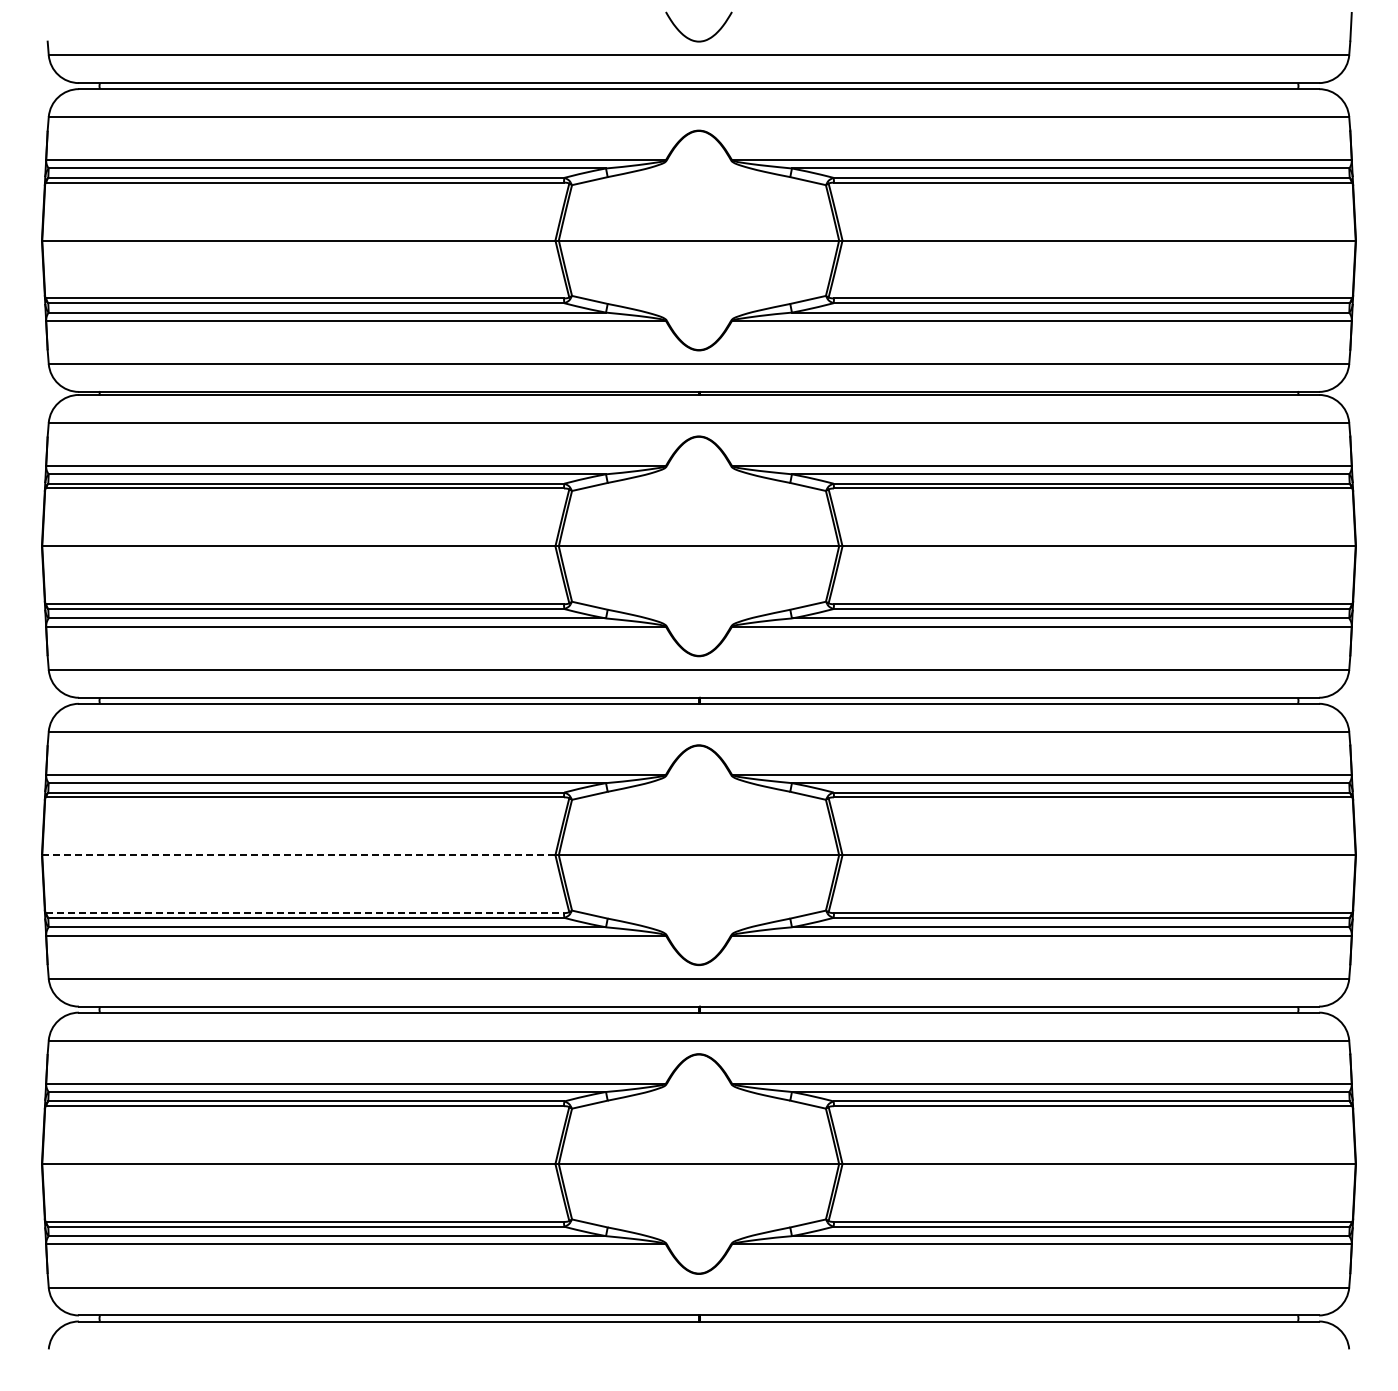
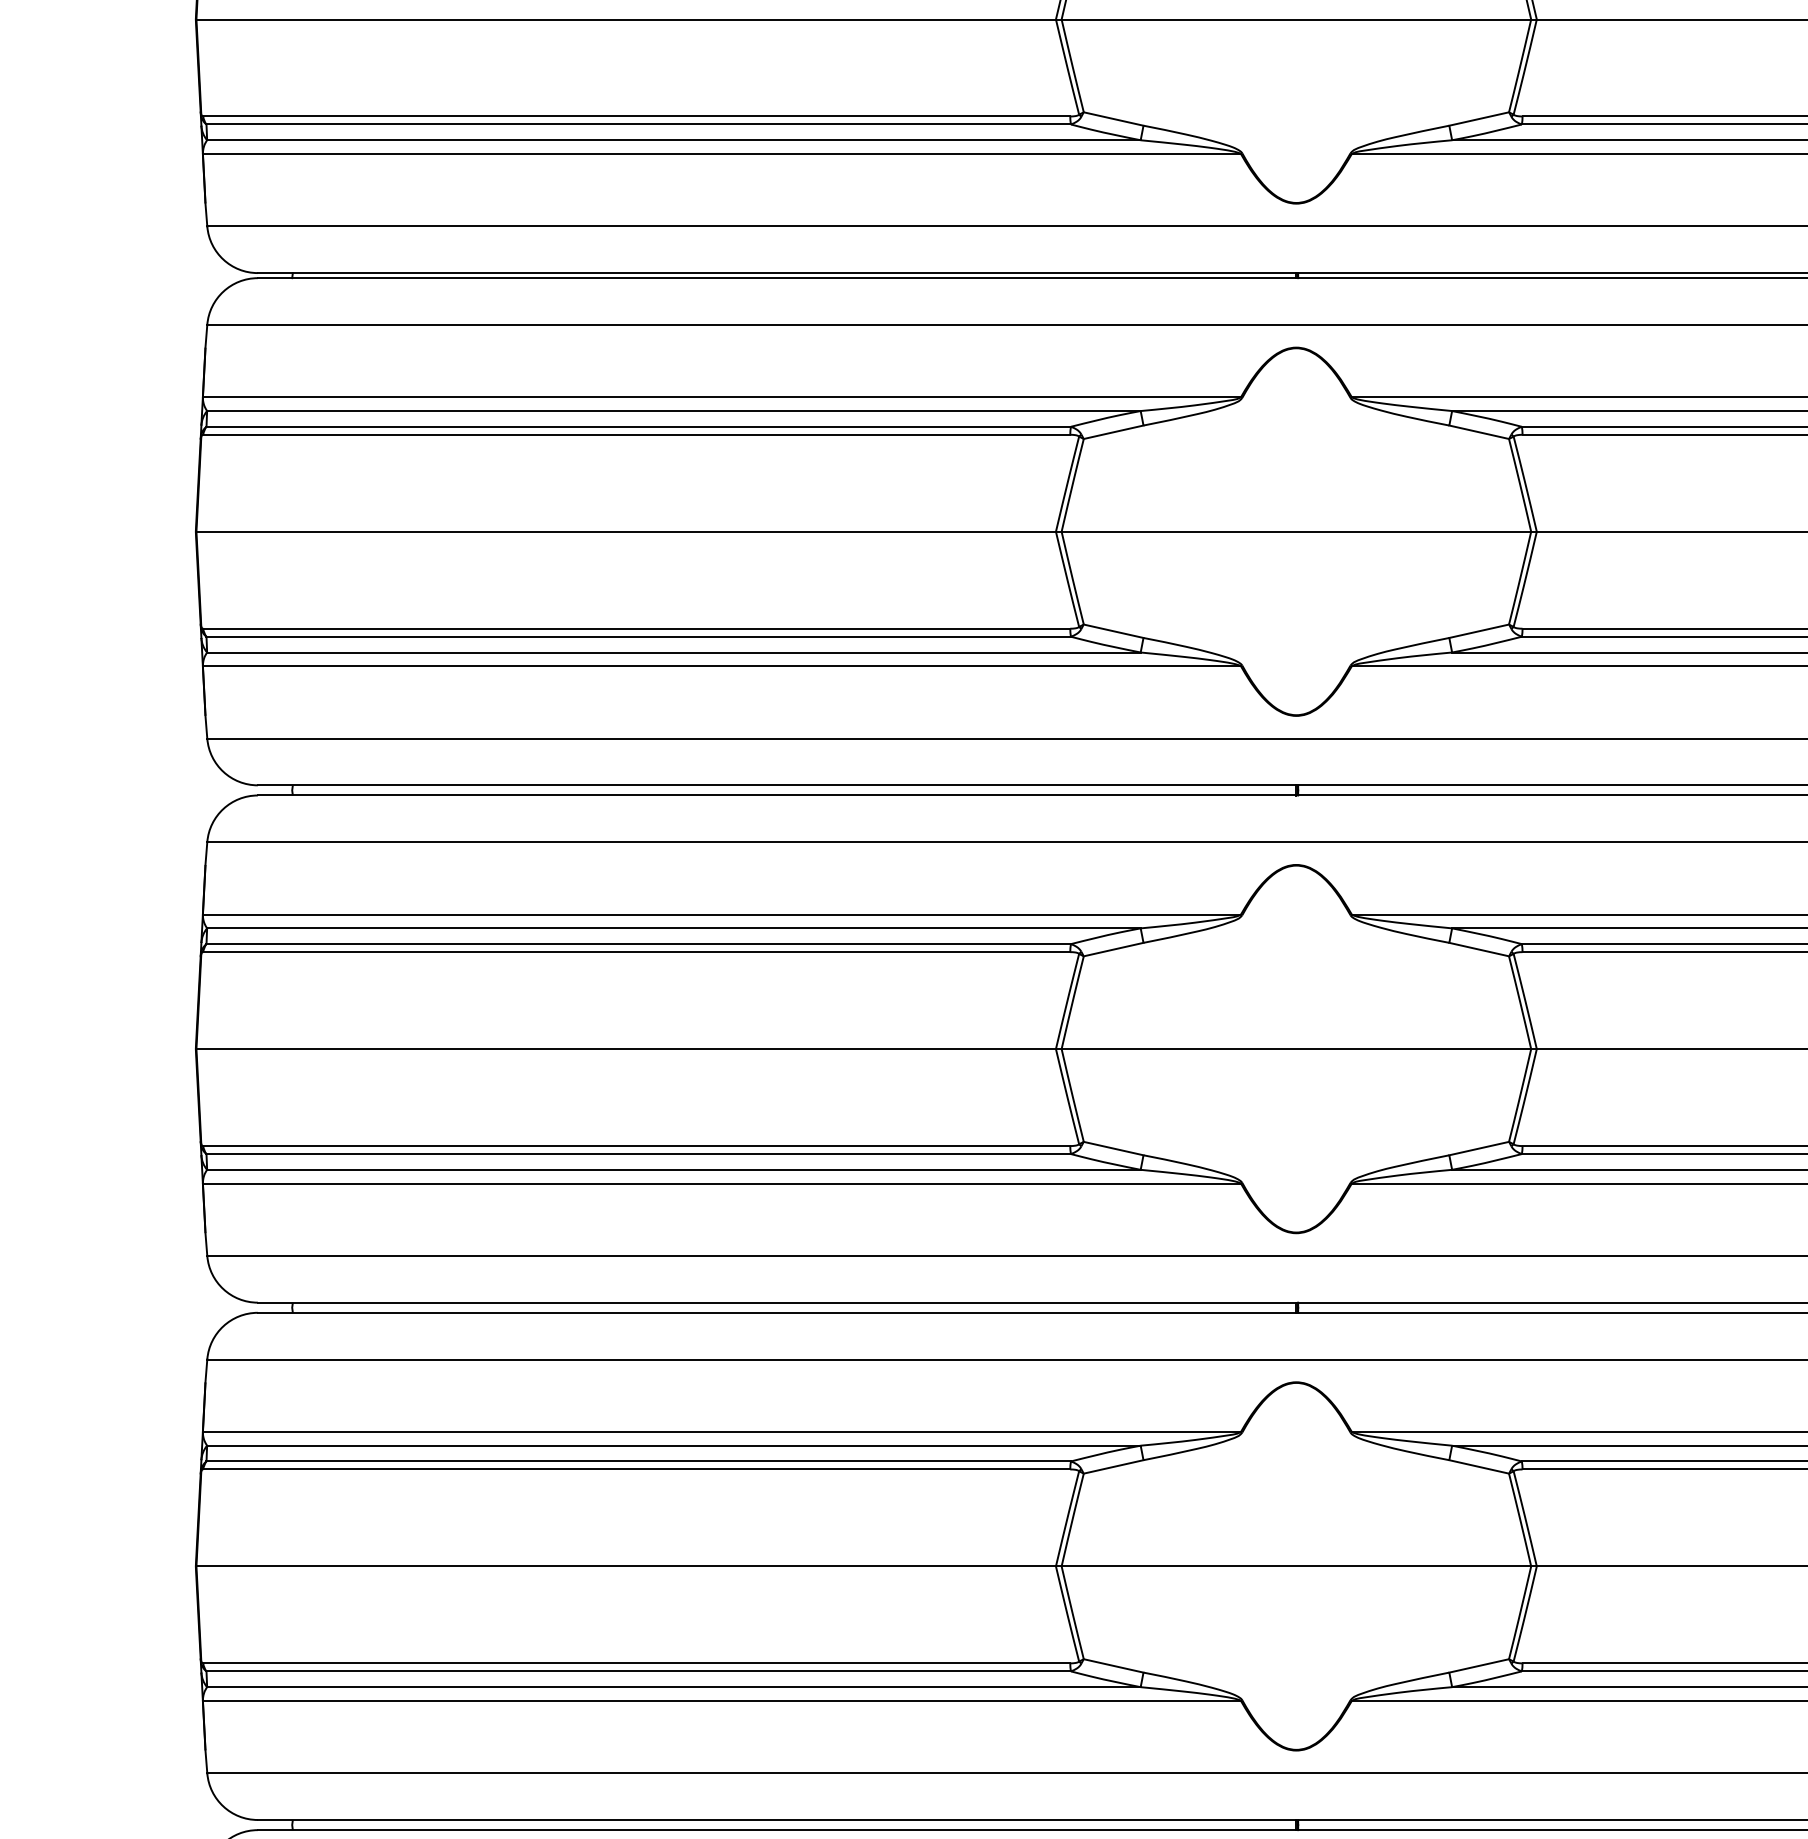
line: (298, 855) -> (625, 1049), dashed -> solid
line: (305, 913) -> (637, 1146), dashed -> solid

